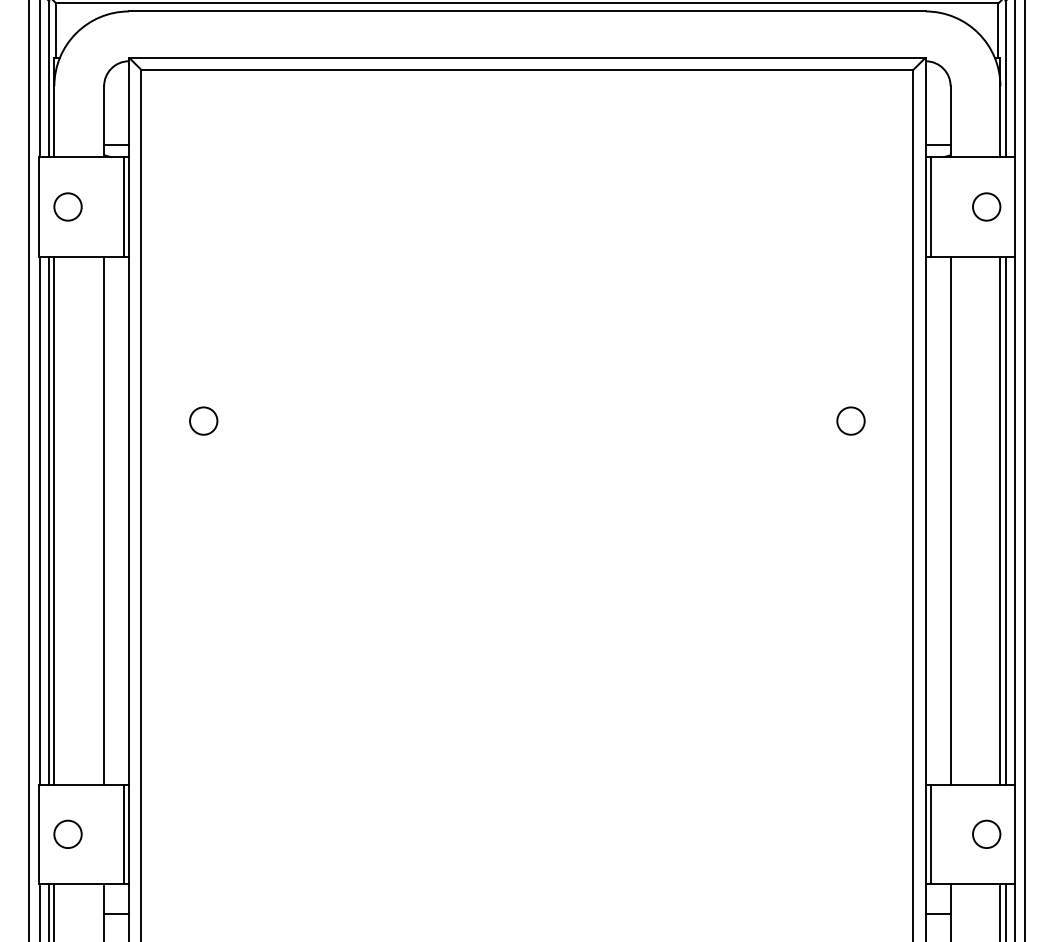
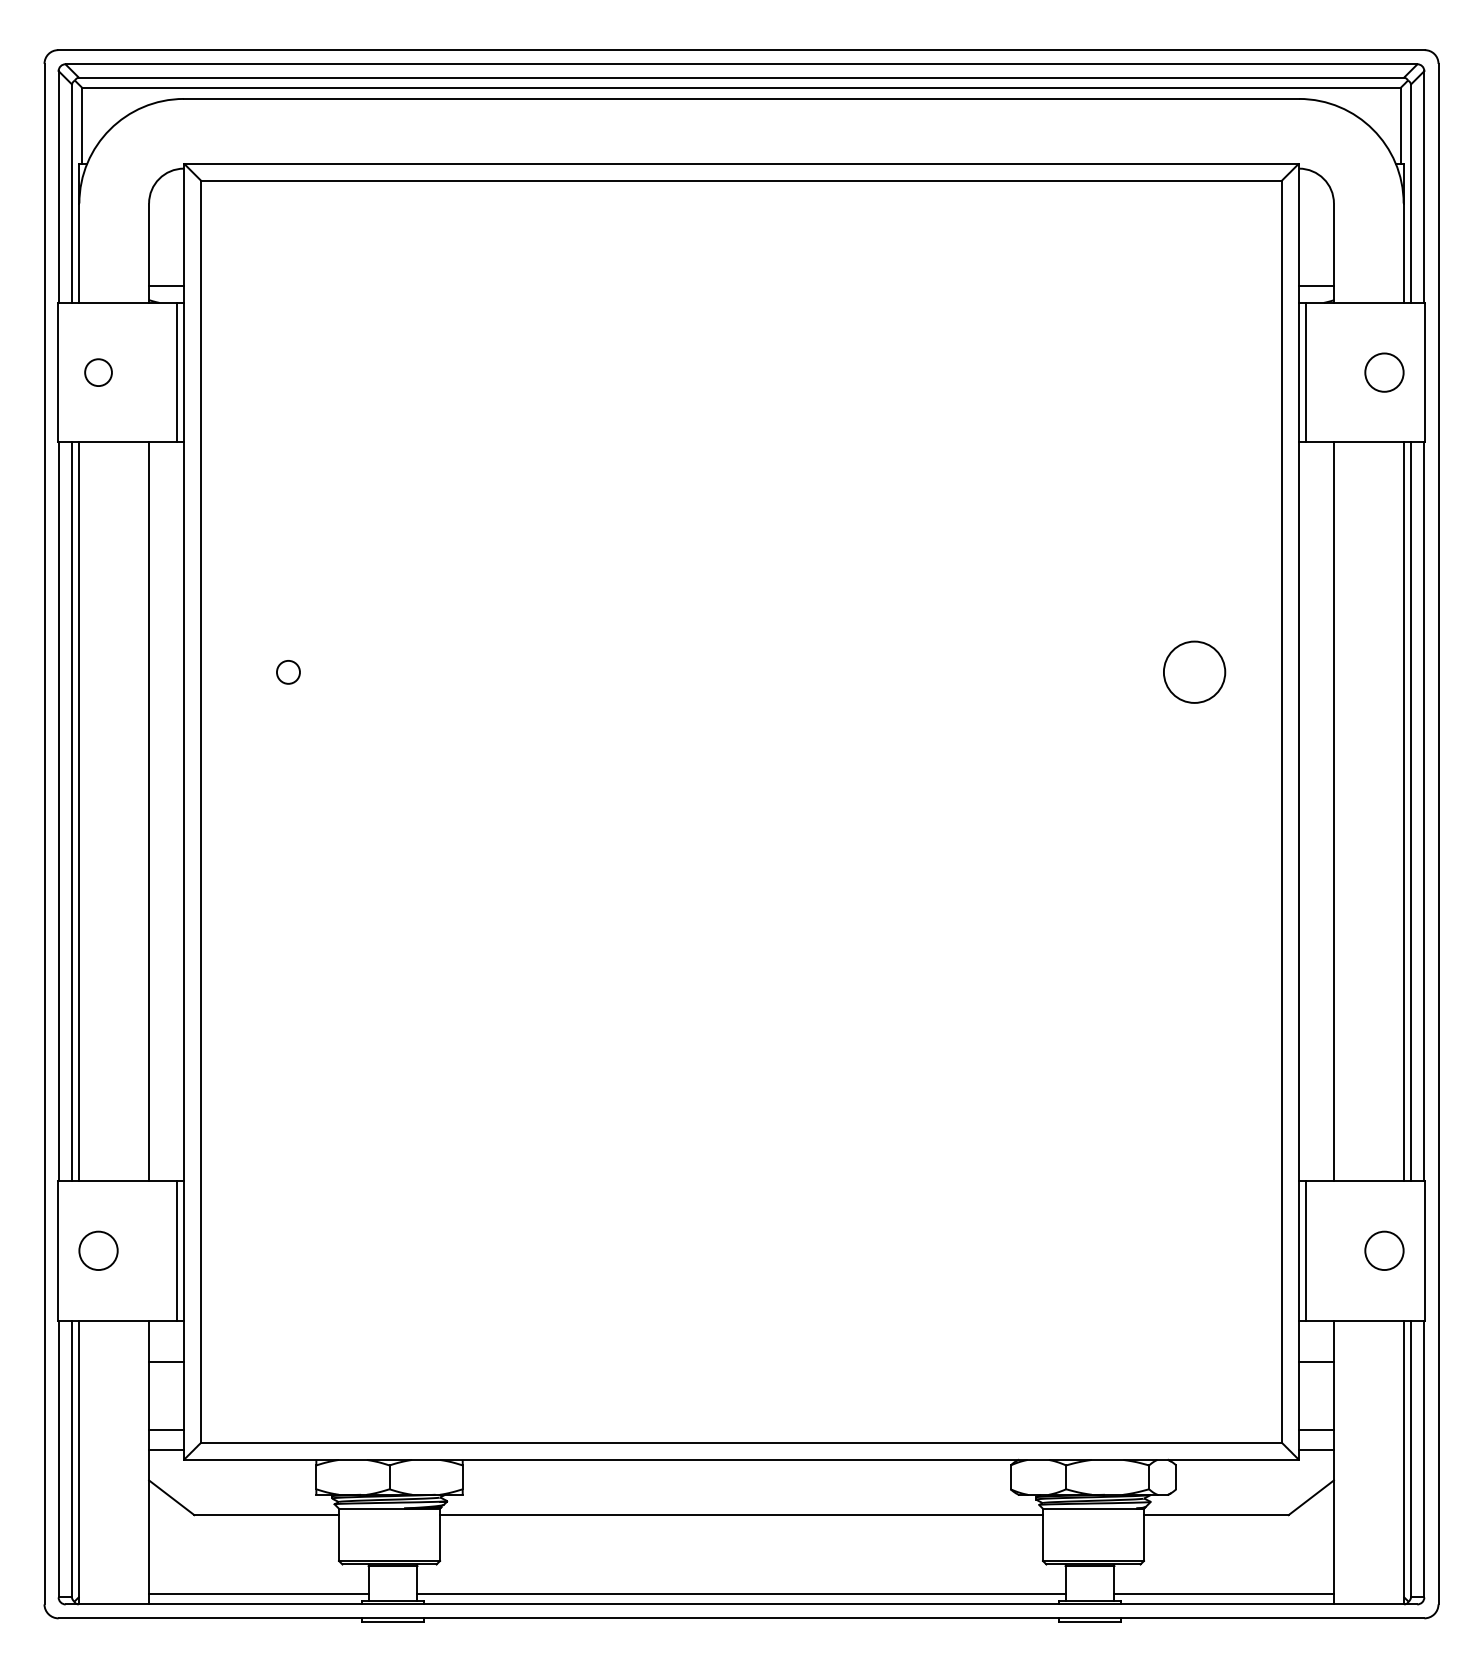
circle: (68, 206) -> (98, 372), size x0.7
circle: (203, 421) -> (288, 672), size x0.6
circle: (850, 421) -> (1194, 672), size x1.6

